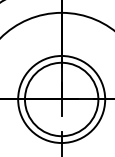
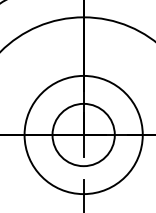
circle: (61, 99) -> (83, 135), size x0.62

